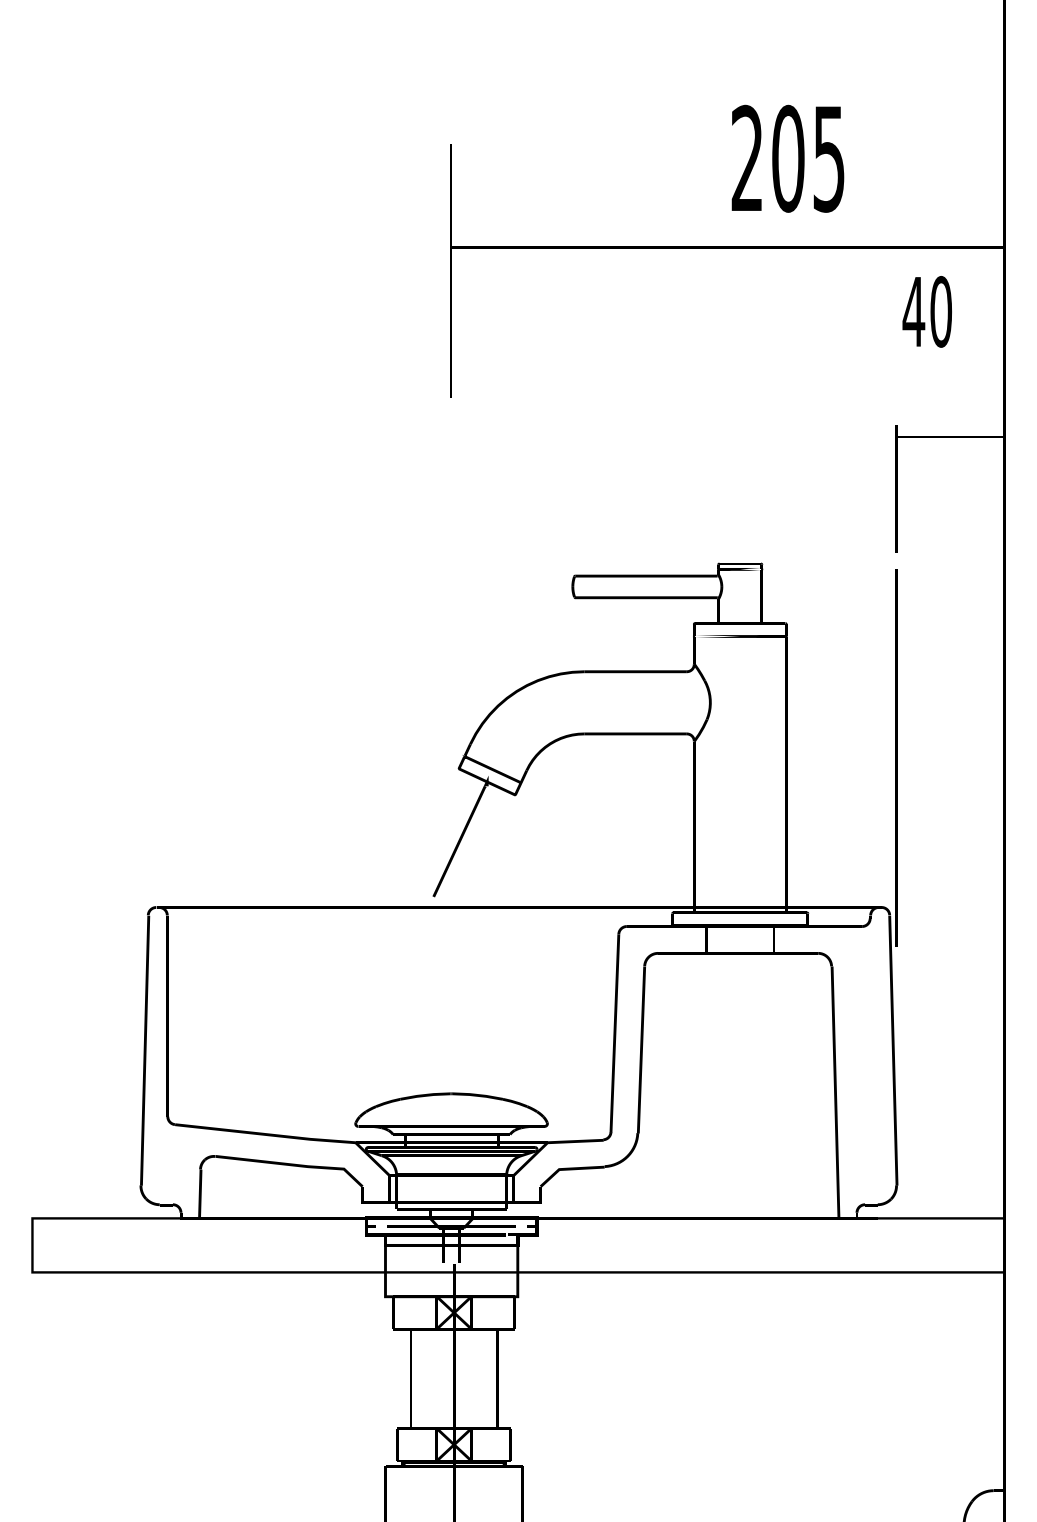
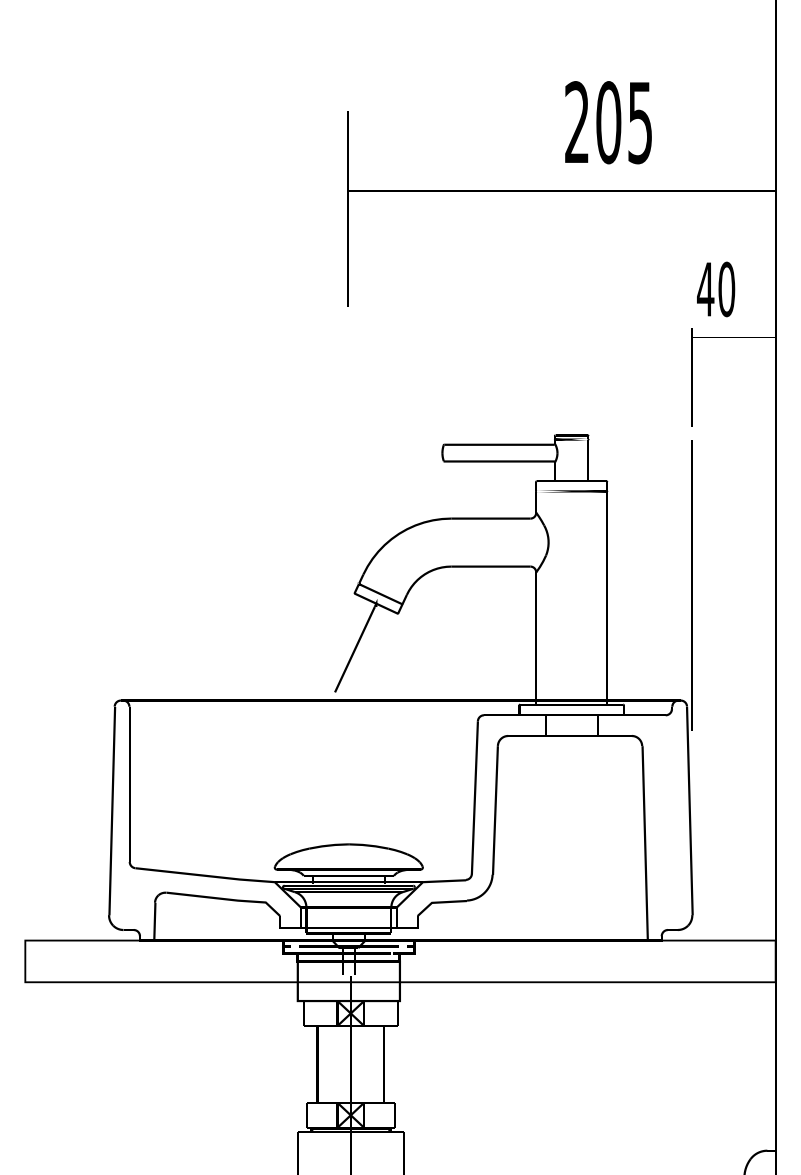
text: (926, 311) -> (715, 289), moved

